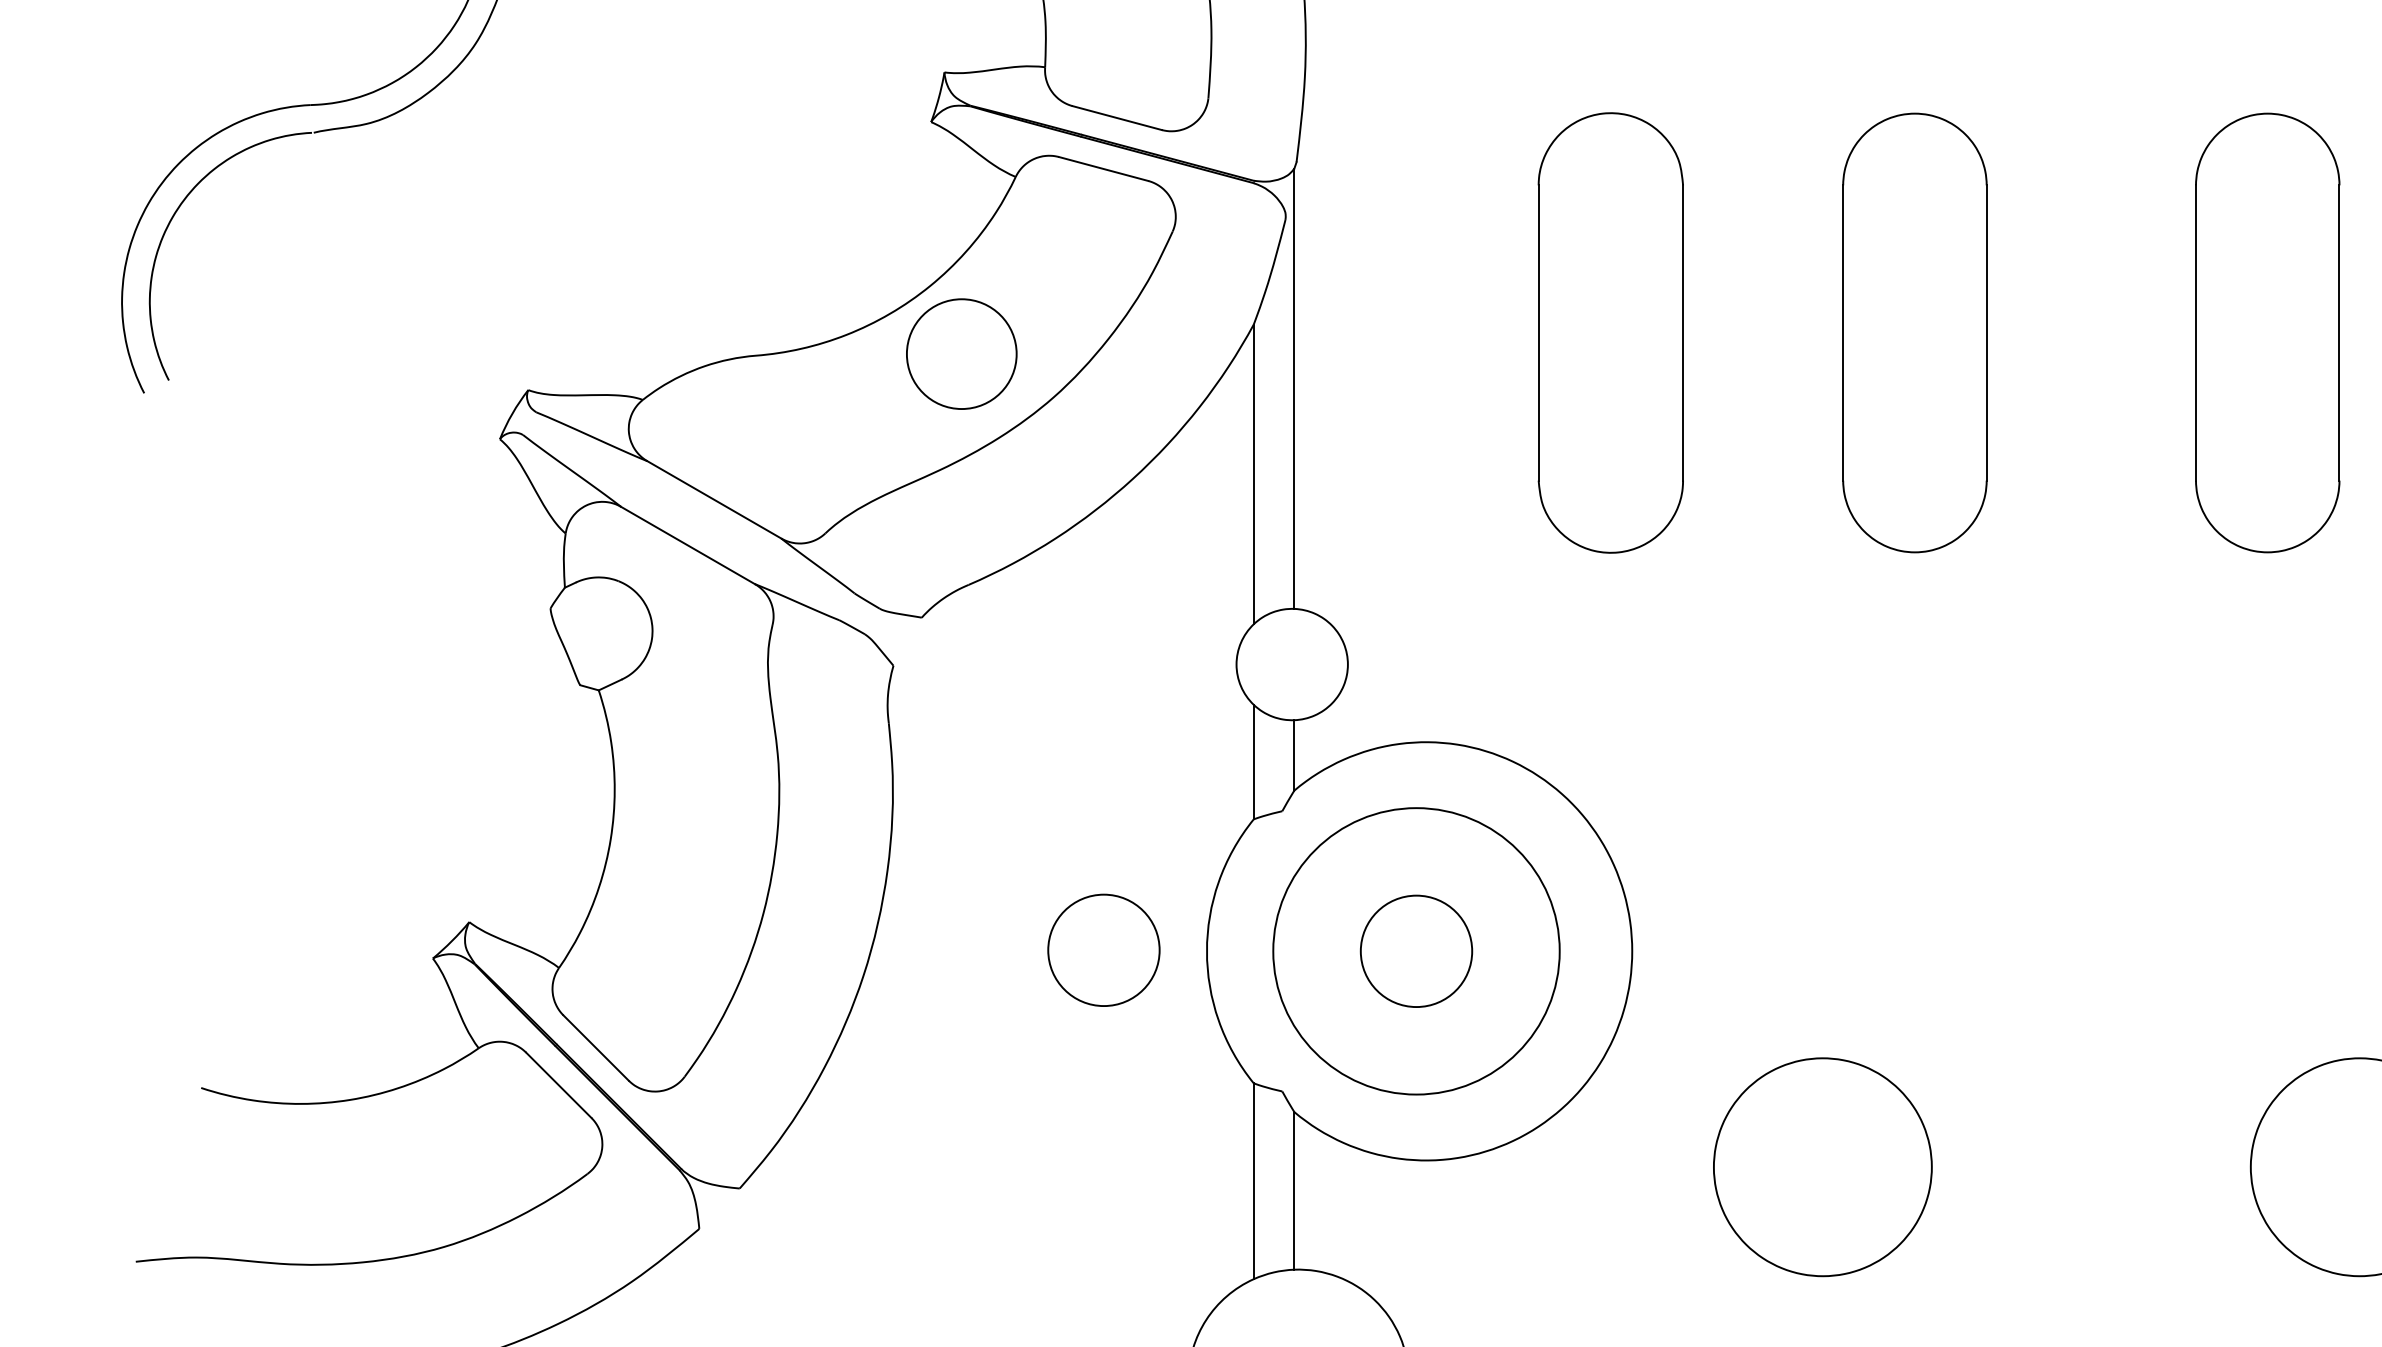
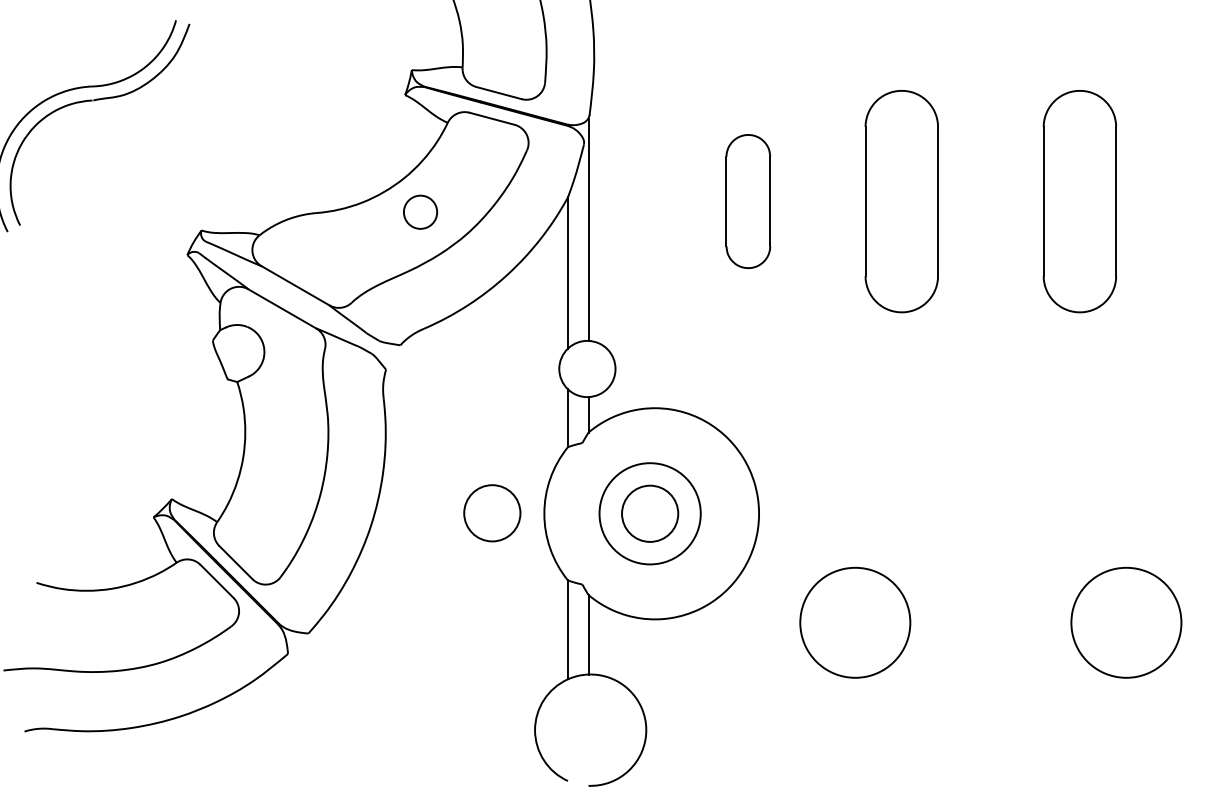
part: (1611, 332) -> (748, 201), size x0.6
circle: (961, 352) -> (420, 211), size x0.6
circle: (1415, 950) -> (649, 513), size x0.7

